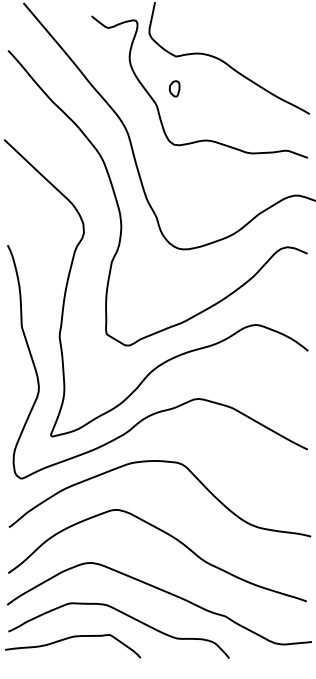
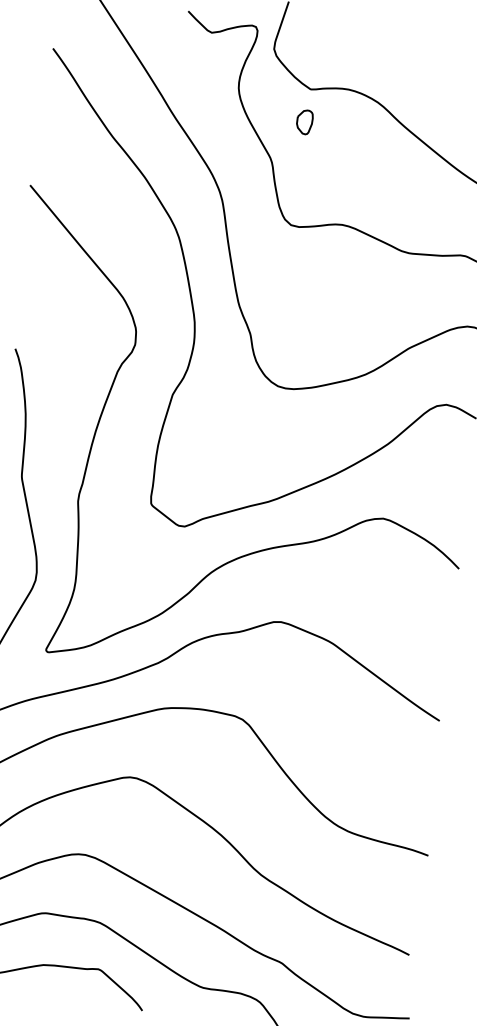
part: (174, 88) -> (304, 121), moved

